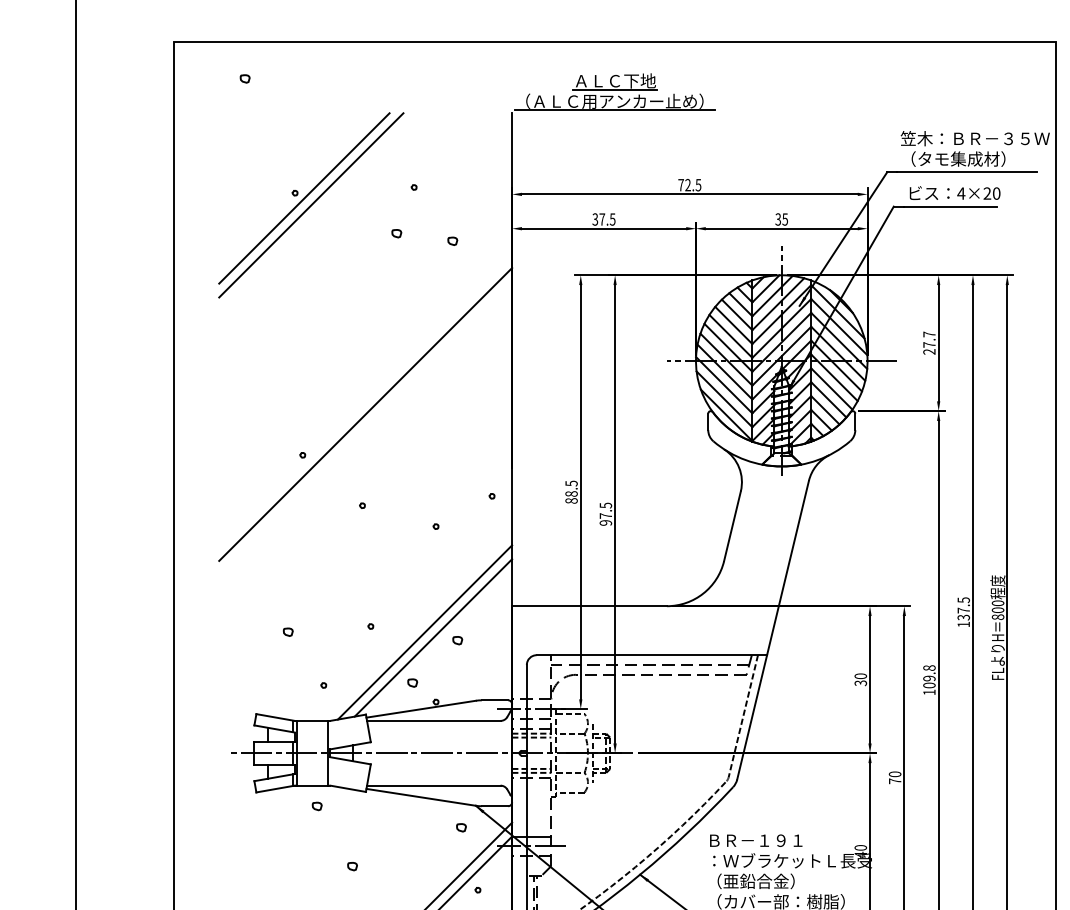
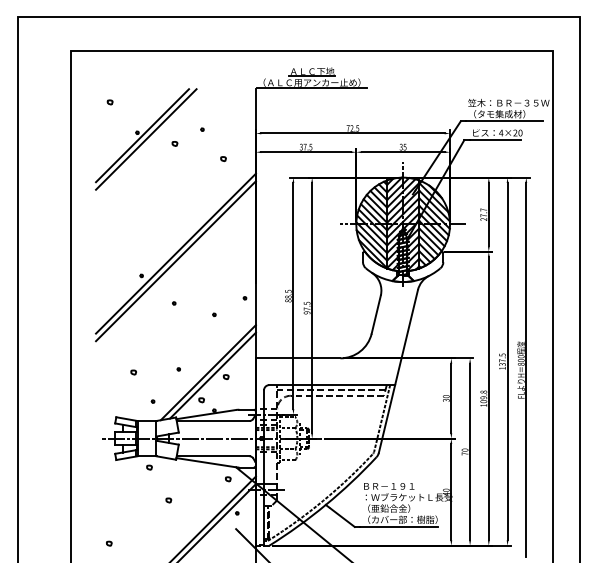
part: (243, 79) -> (109, 102), moved
part: (395, 232) -> (174, 143), moved
line: (364, 428) -> (175, 261), added

